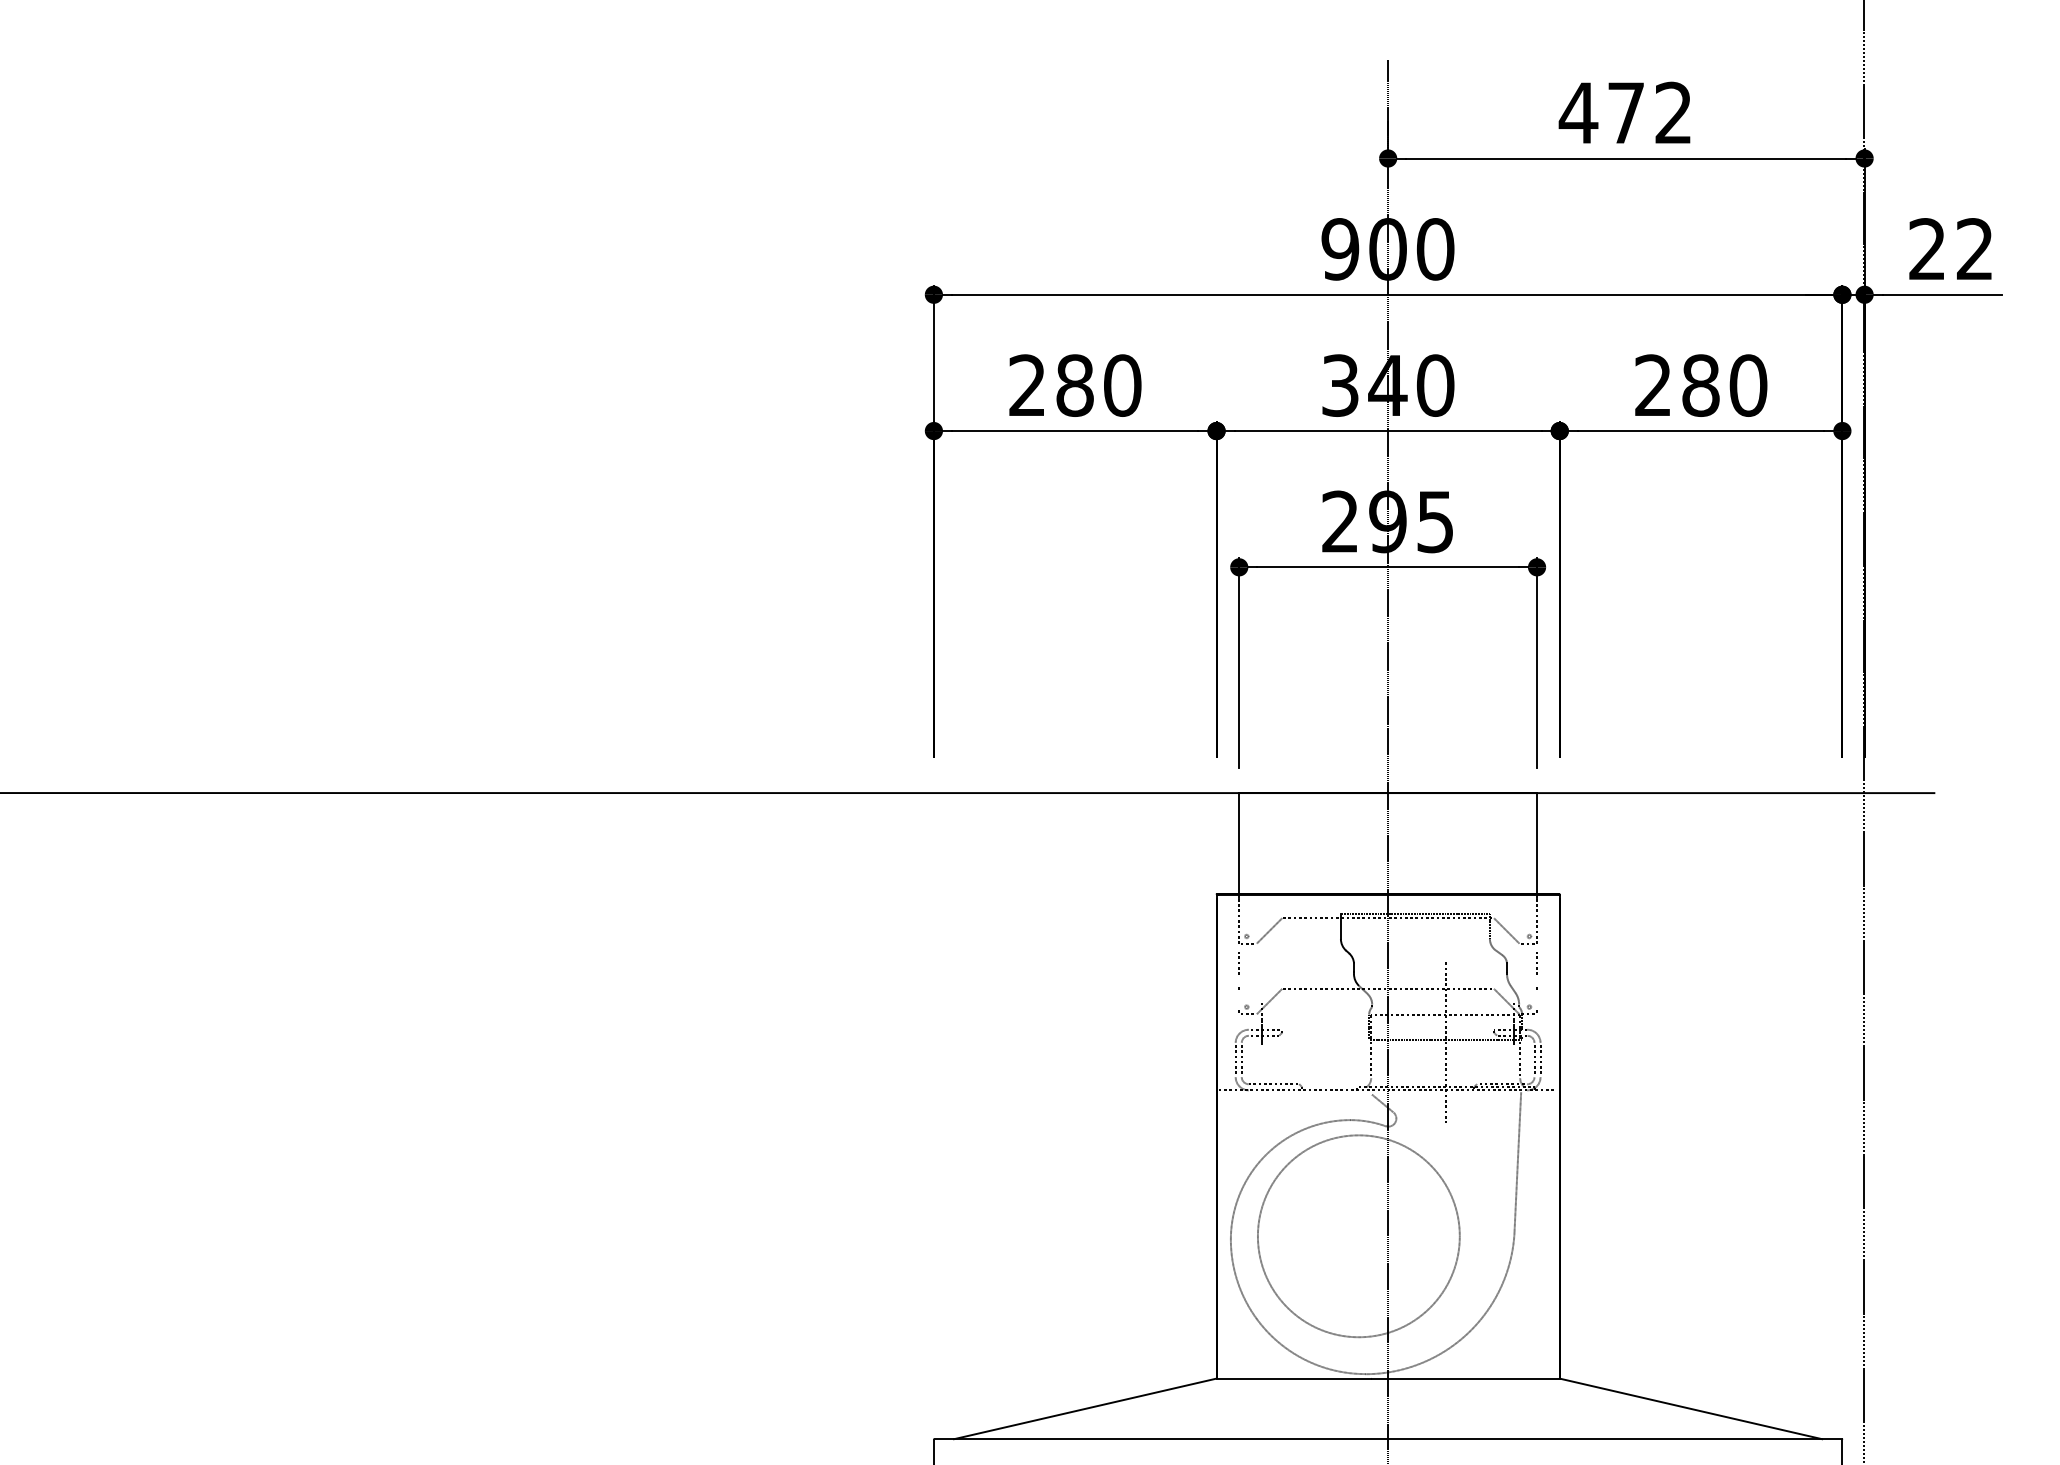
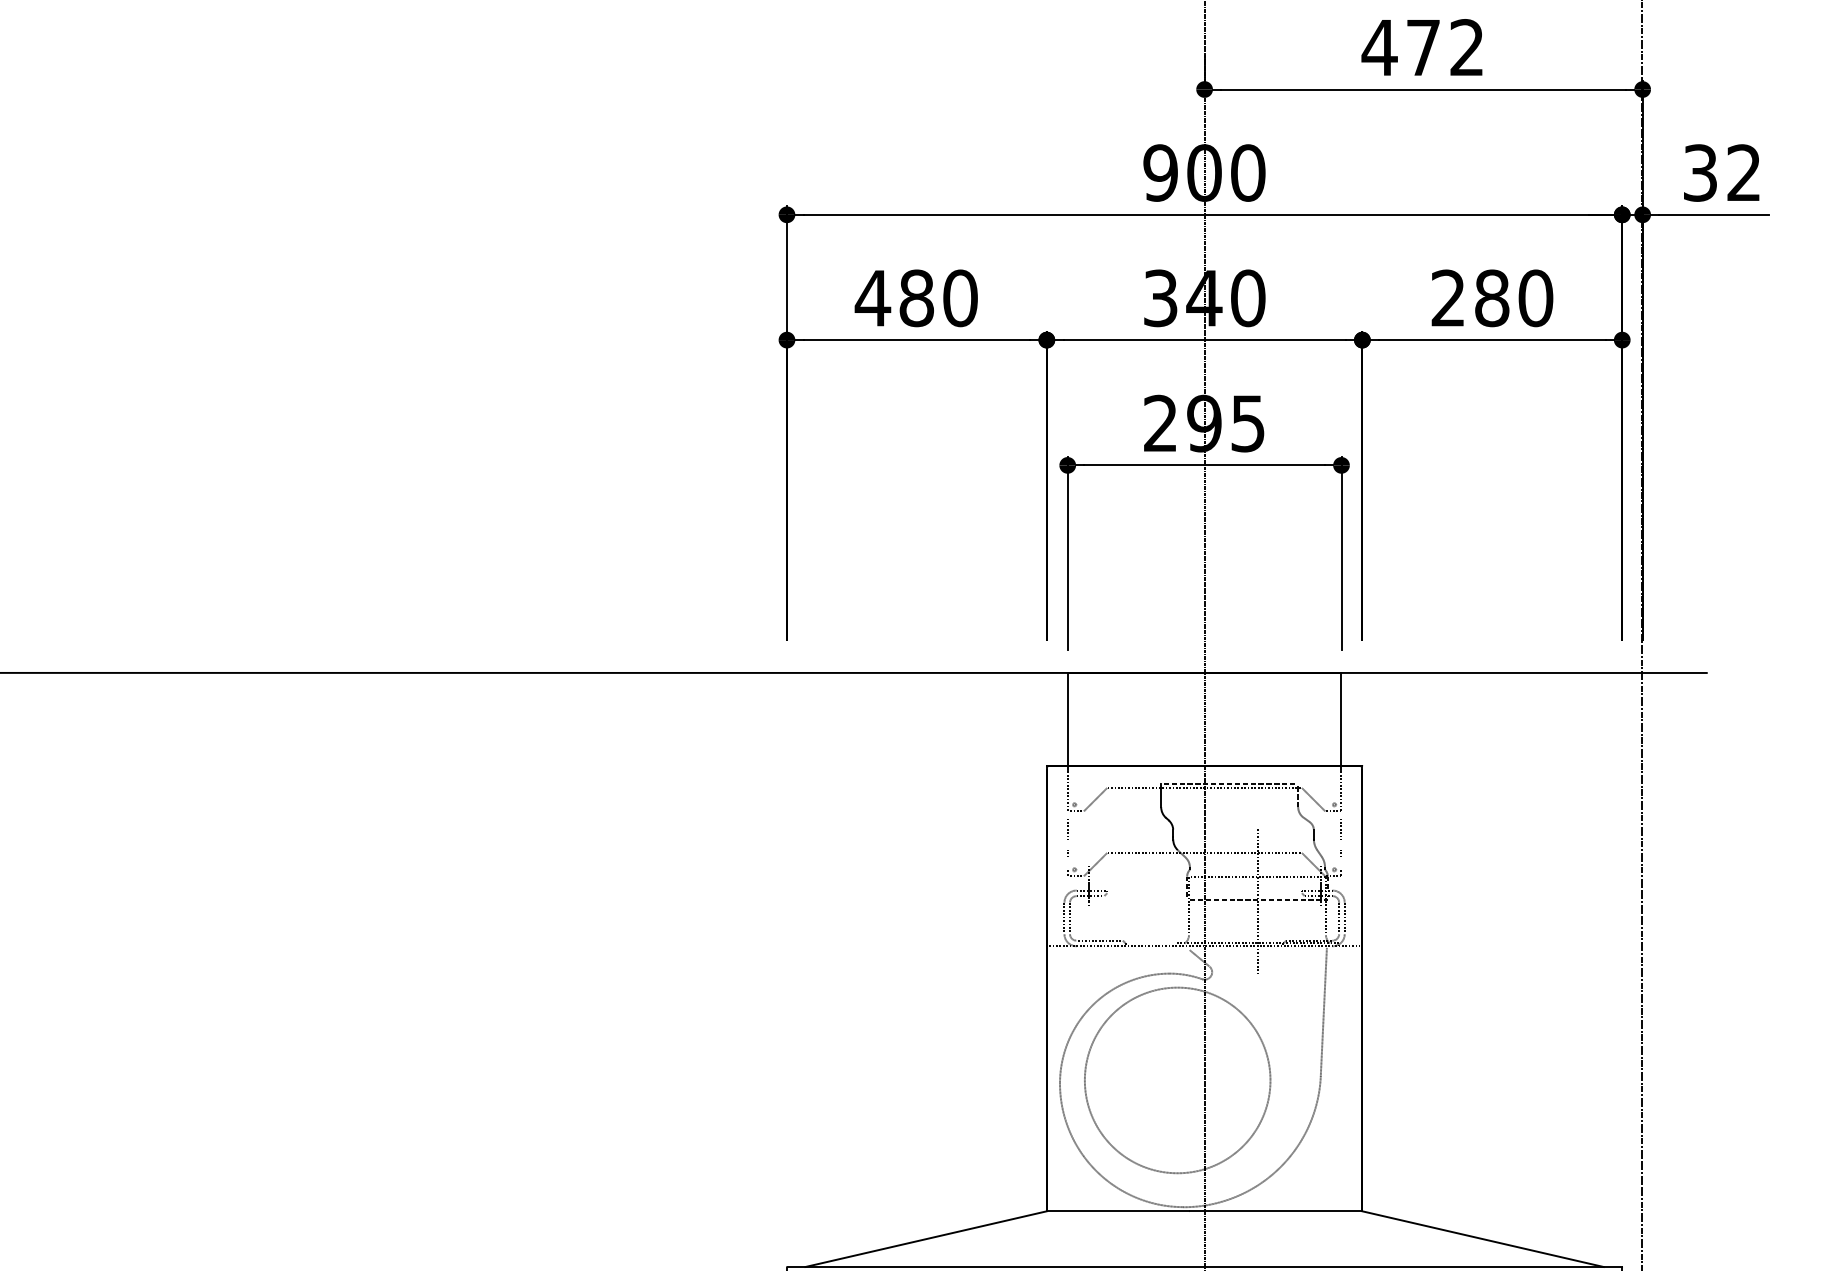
text: (1927, 249) -> (1700, 173), 22 -> 32
text: (1027, 384) -> (873, 297), 280 -> 480

